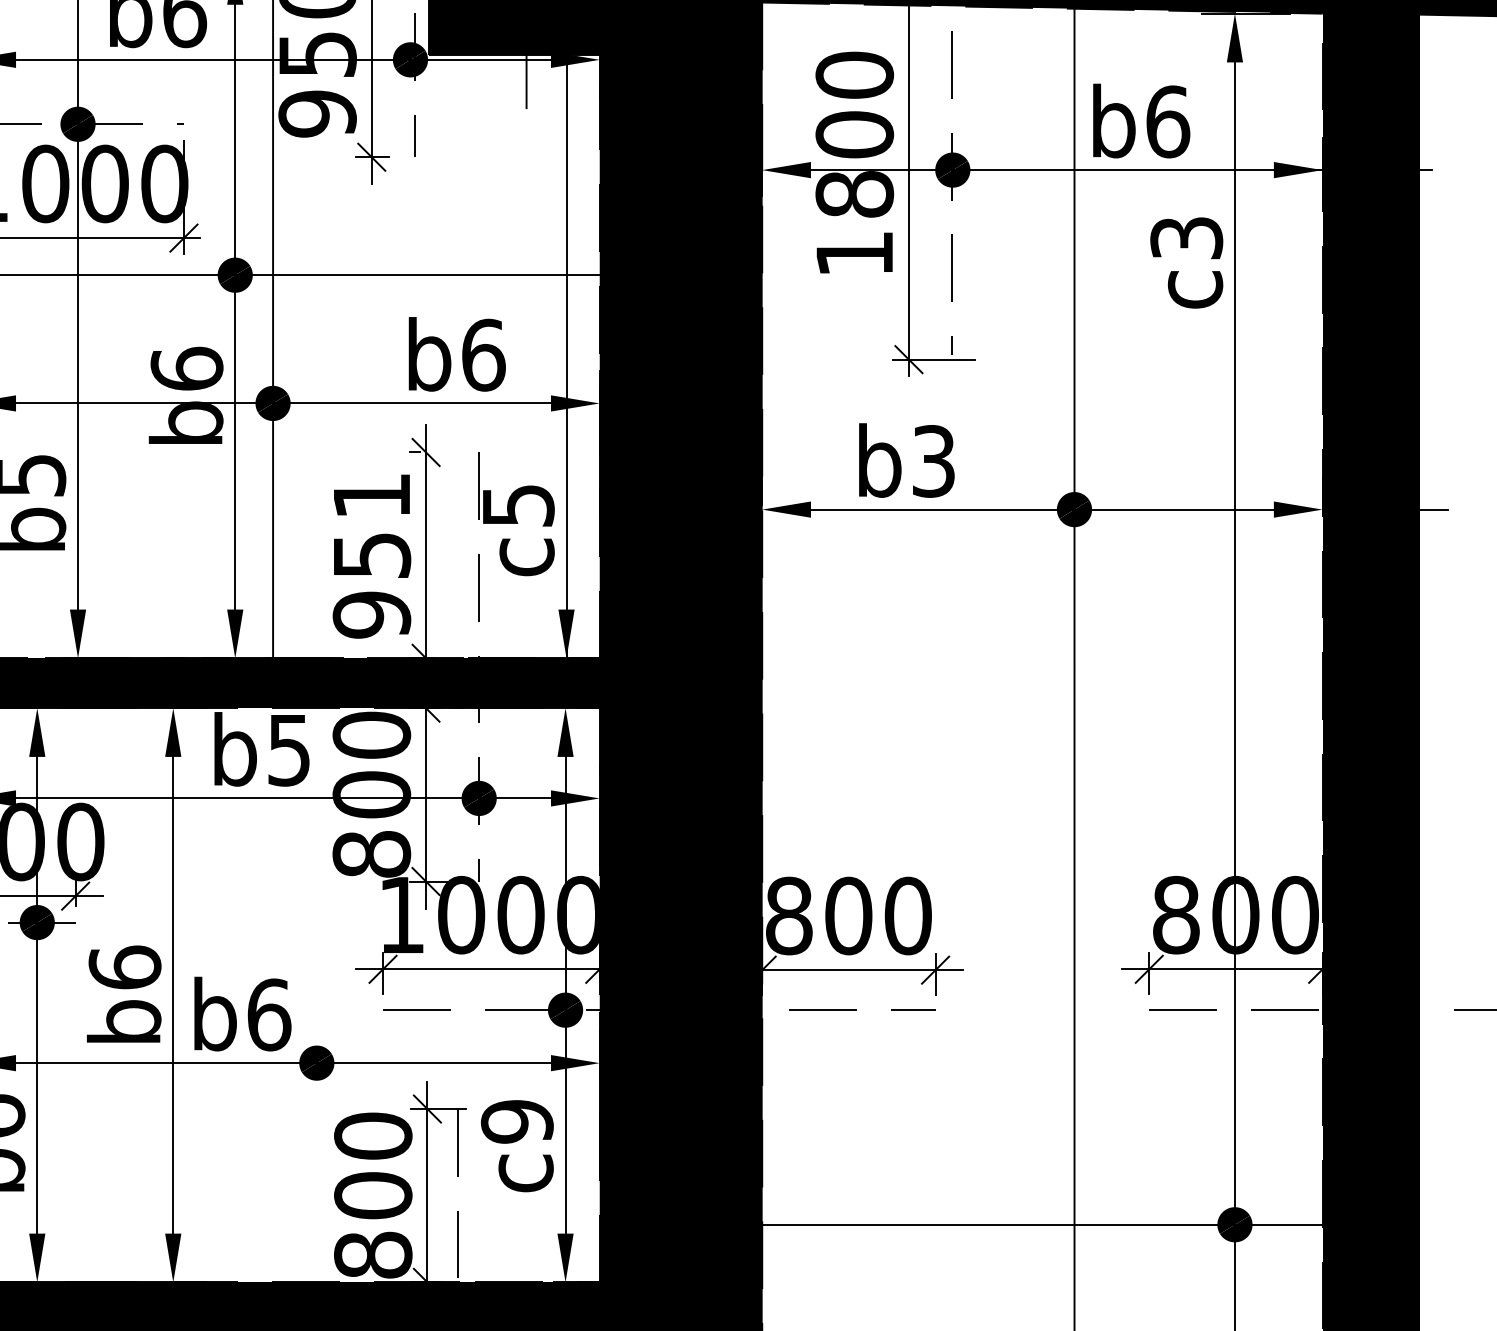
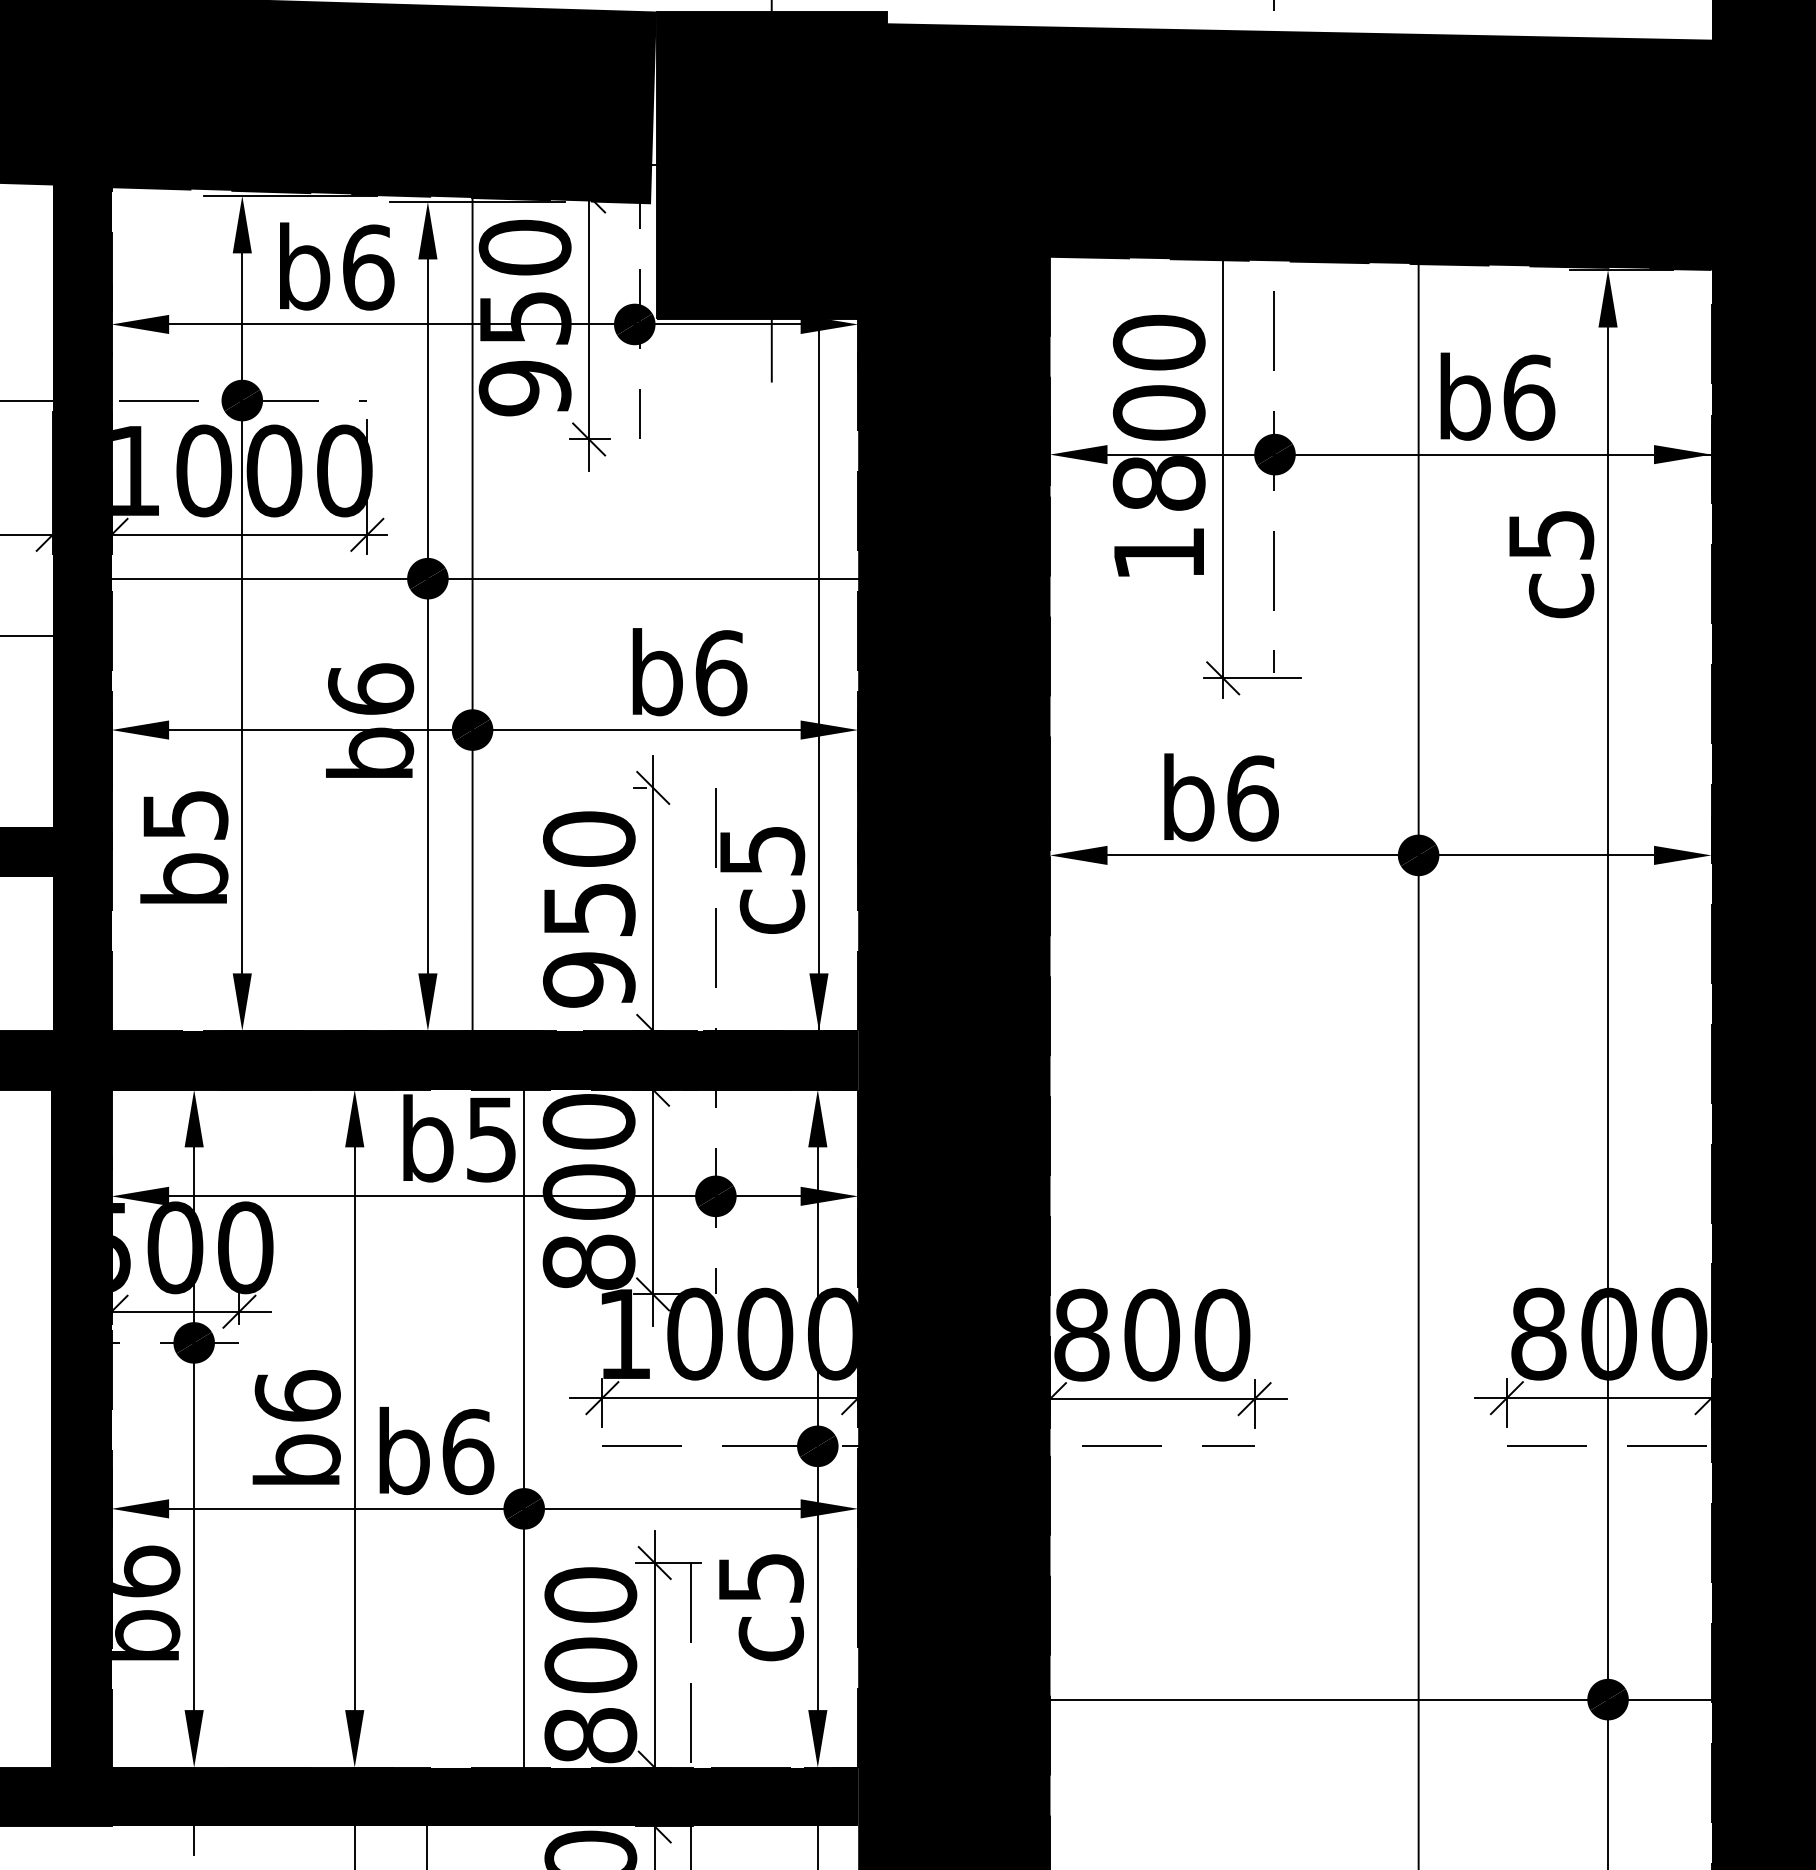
text: (1186, 237) -> (1550, 534), c3 -> c5
text: (933, 461) -> (1252, 798), b3 -> b6
text: (372, 495) -> (589, 838), 951 -> 950
line: (317, 992) -> (524, 1425), added
text: (516, 1122) -> (760, 1578), c9 -> c5

